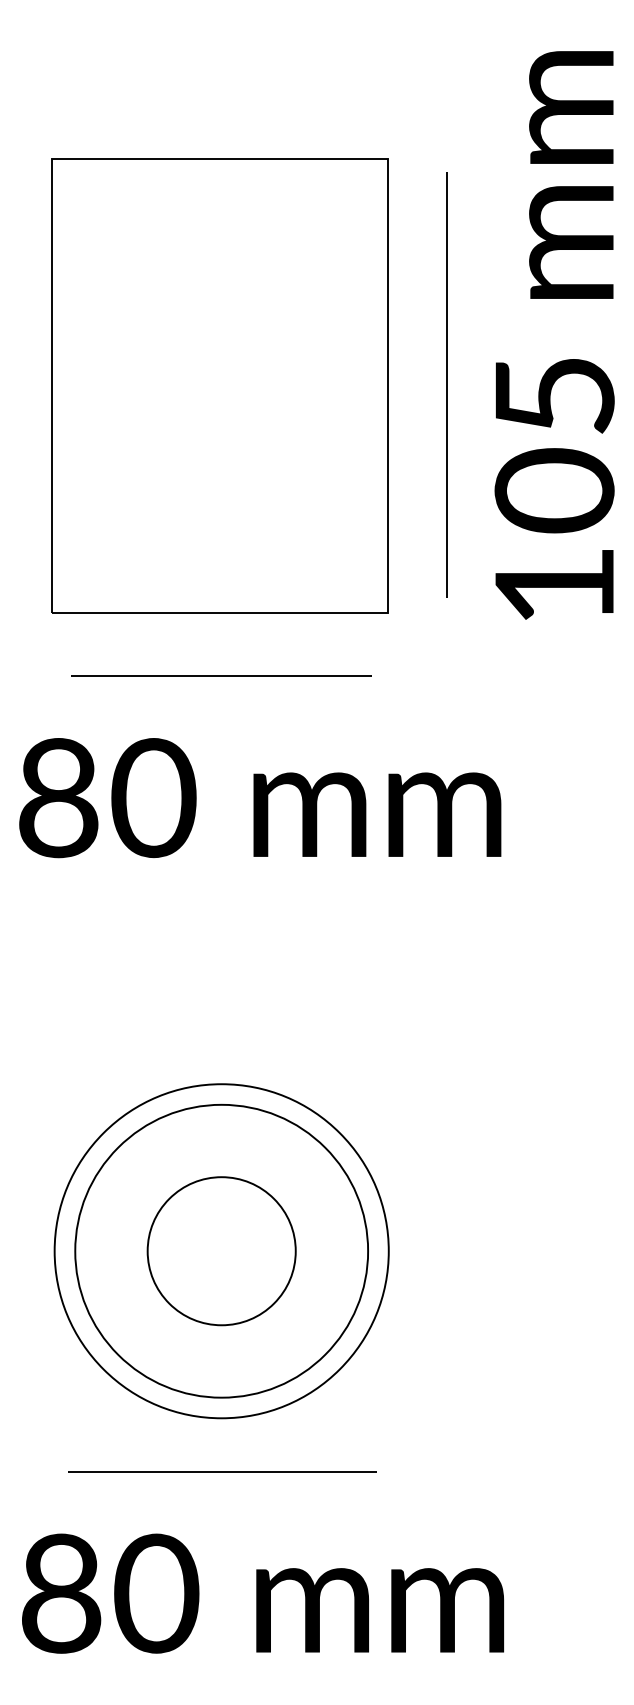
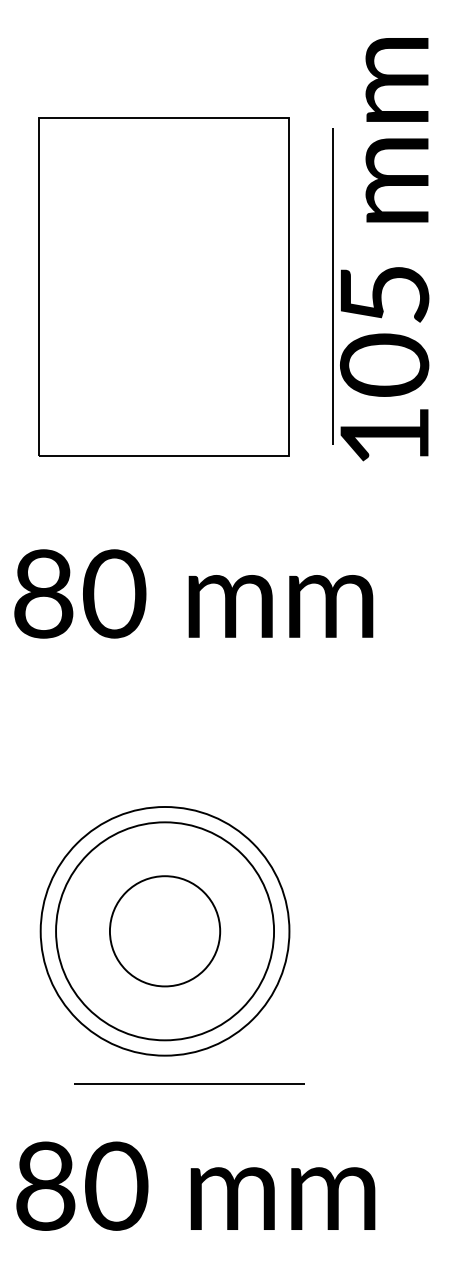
text: (554, 335) -> (384, 249), moved
line: (221, 675) -> (164, 502), removed
line: (222, 1471) -> (189, 1084), moved

